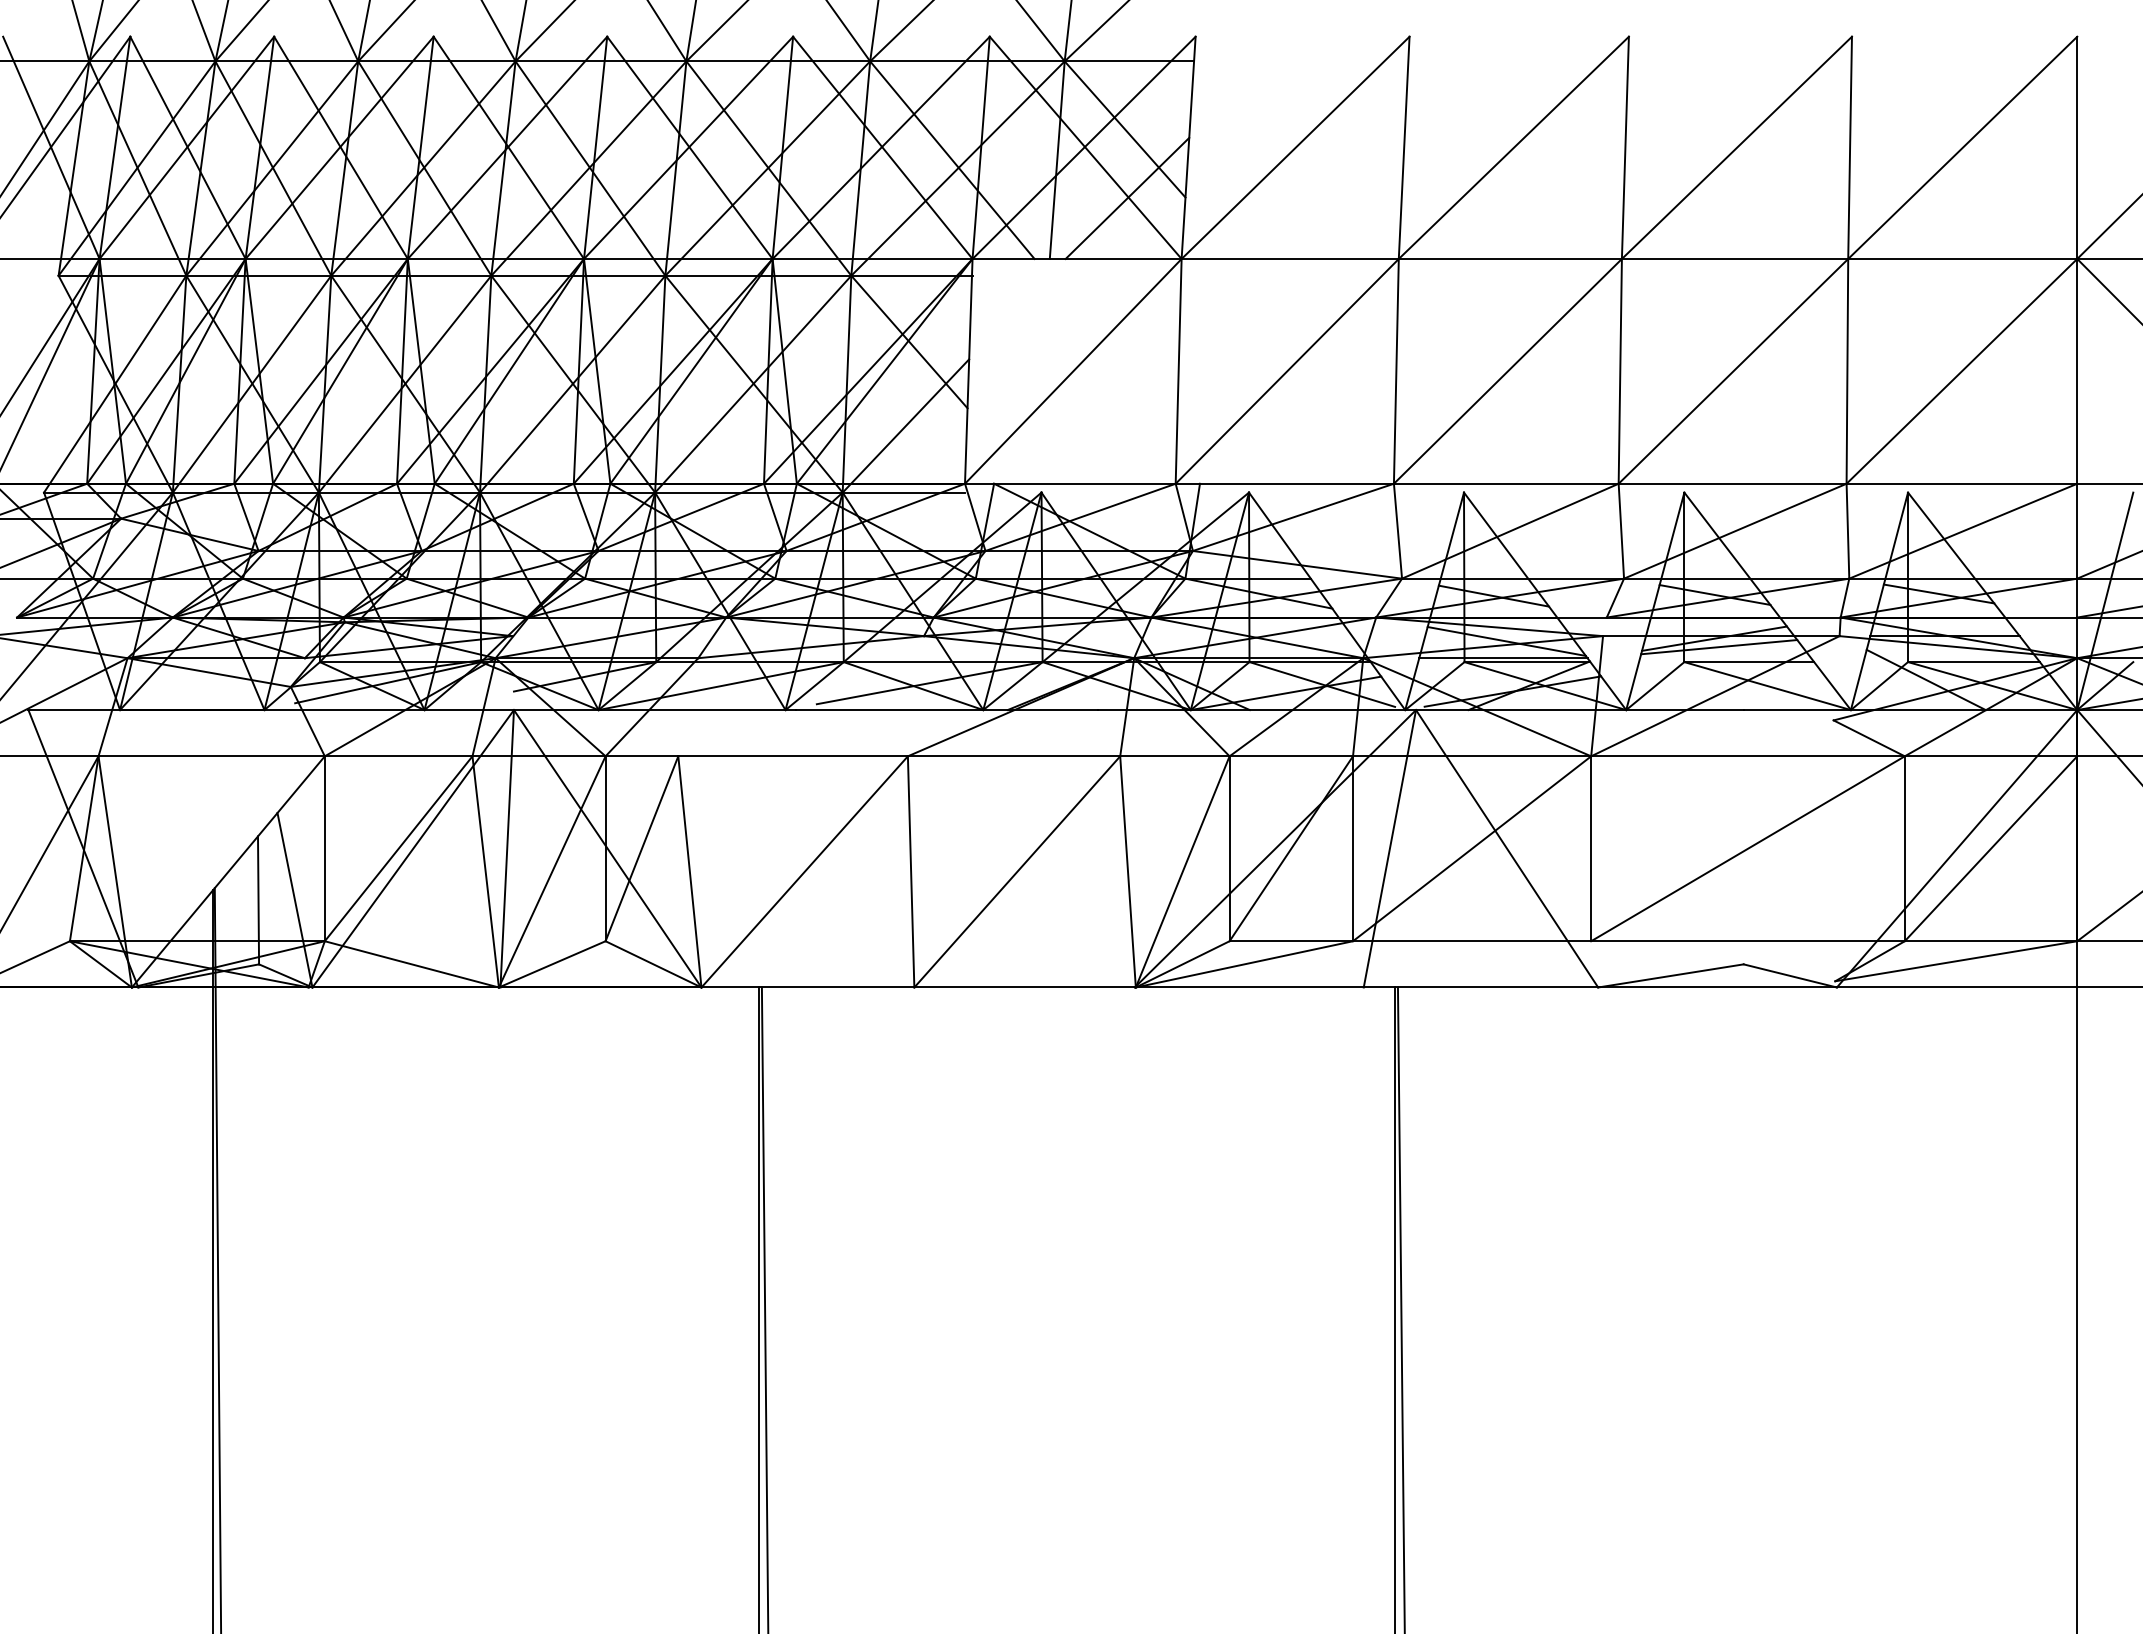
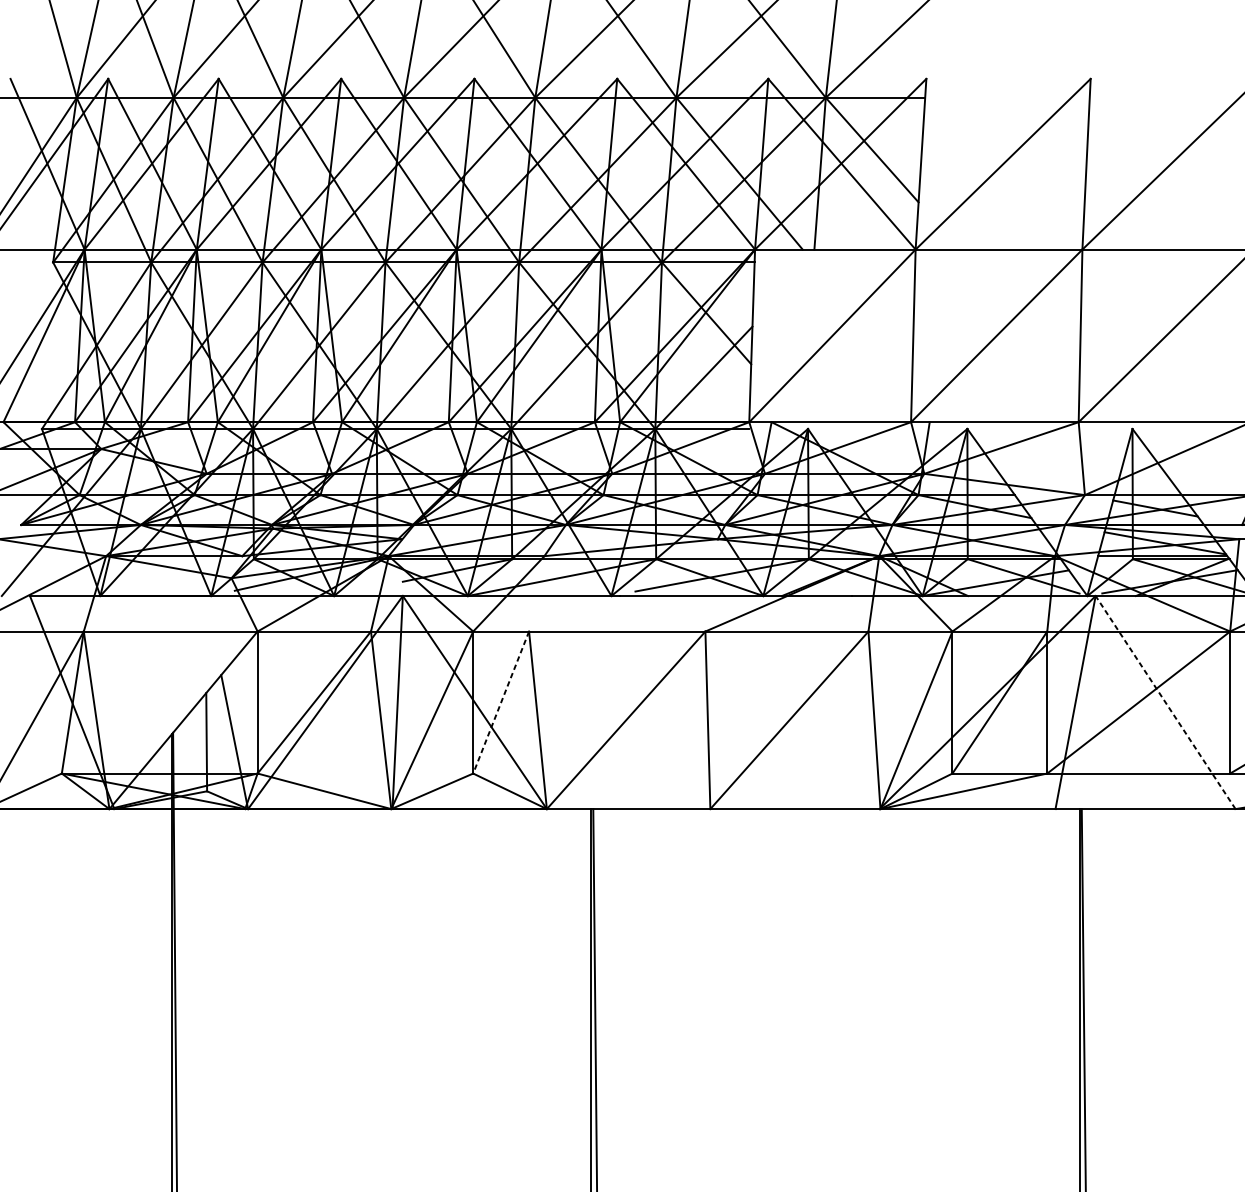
line: (1127, 197) -> (874, 202), removed
line: (1507, 848) -> (1165, 702), solid -> dashed
line: (641, 849) -> (500, 703), solid -> dashed

